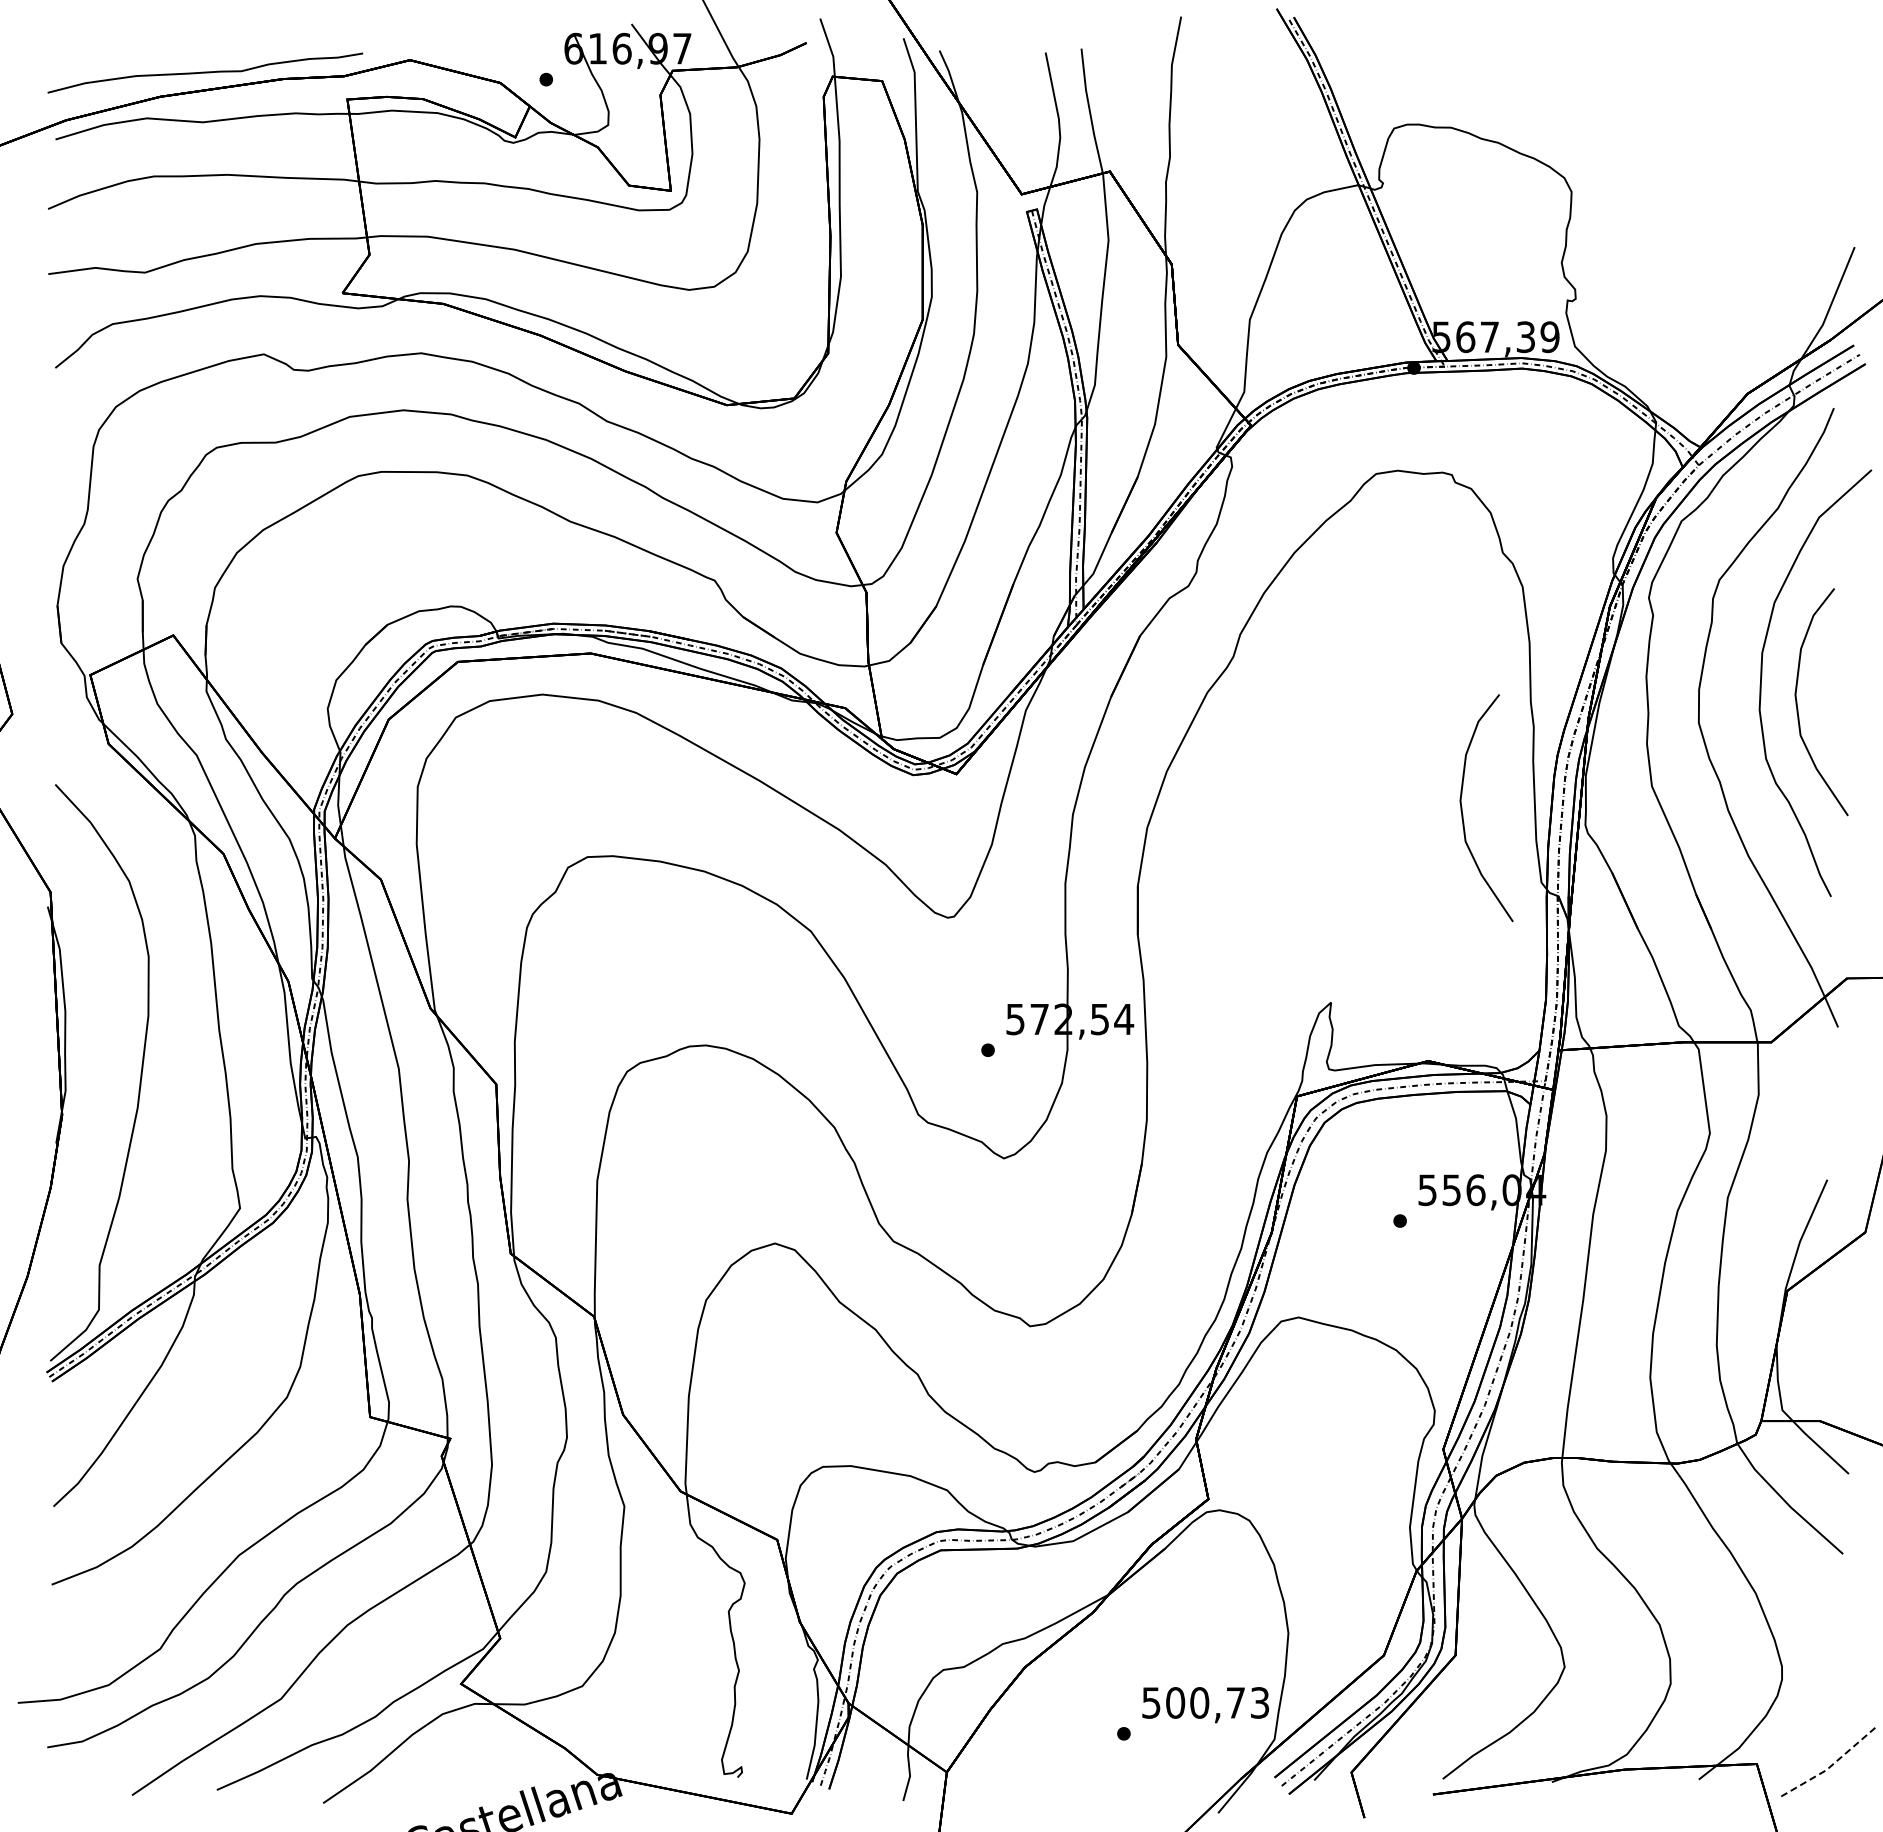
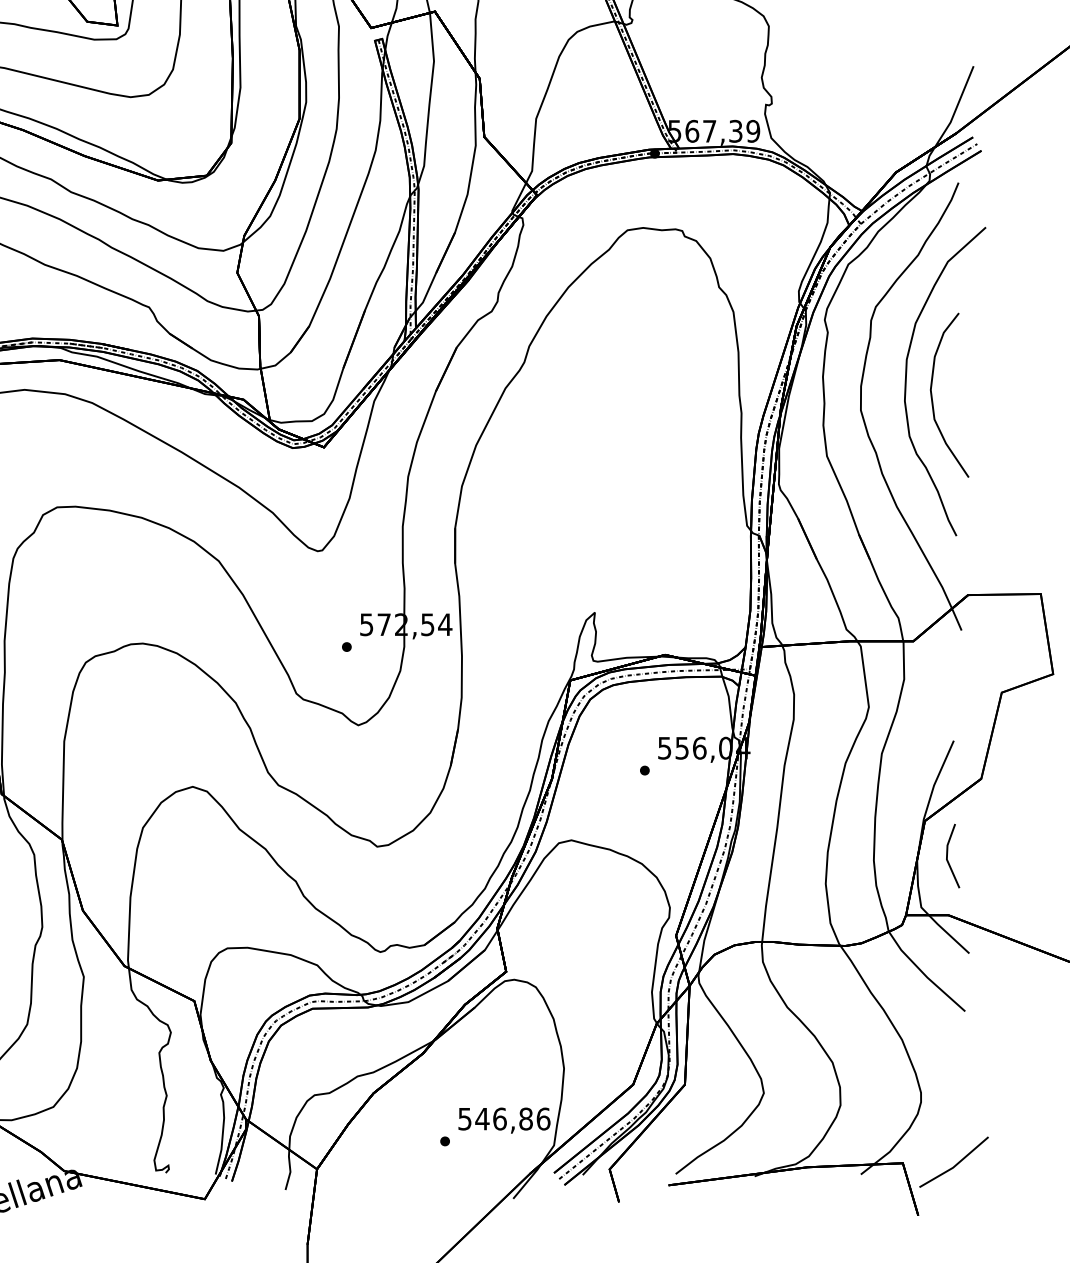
curve: (1463, 814) -> (690, 476), removed
line: (1818, 1338) -> (947, 855), added
text: (1217, 1702) -> (512, 1118), 500,73 -> 546,86
line: (1830, 1767) -> (956, 1165), dashed -> solid

